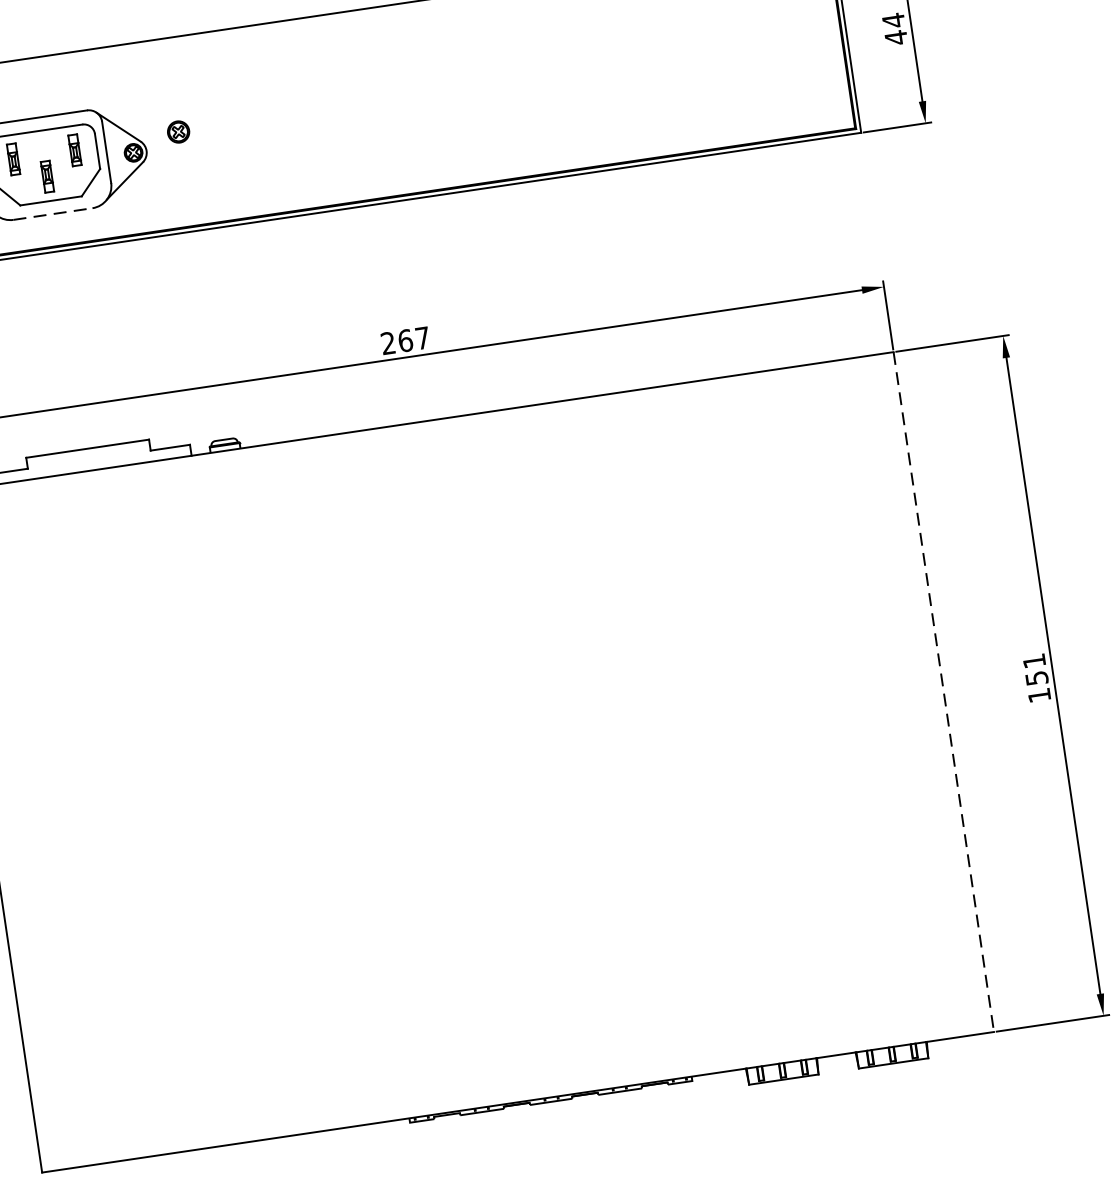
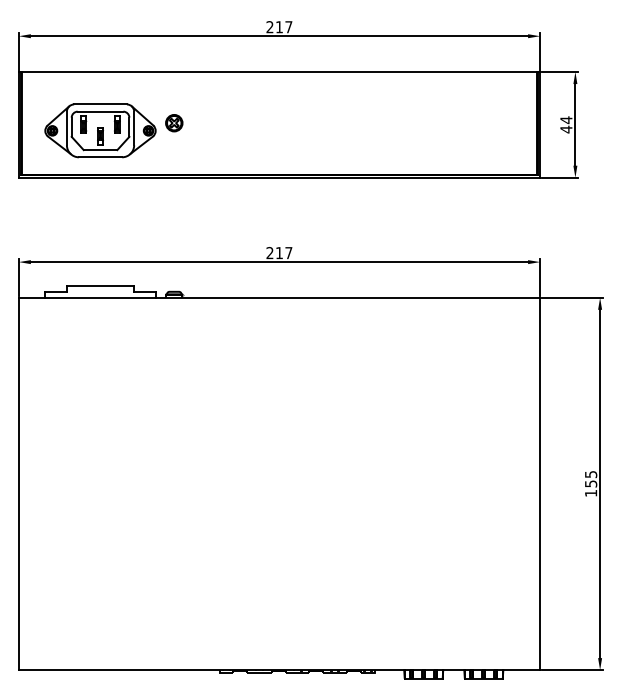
part: (178, 132) -> (174, 123), size x1.43
line: (52, 214) -> (100, 157), dashed -> solid
text: (405, 341) -> (279, 253), 267 -> 217
text: (1035, 660) -> (591, 474), 151 -> 155
line: (944, 692) -> (540, 484), dashed -> solid

